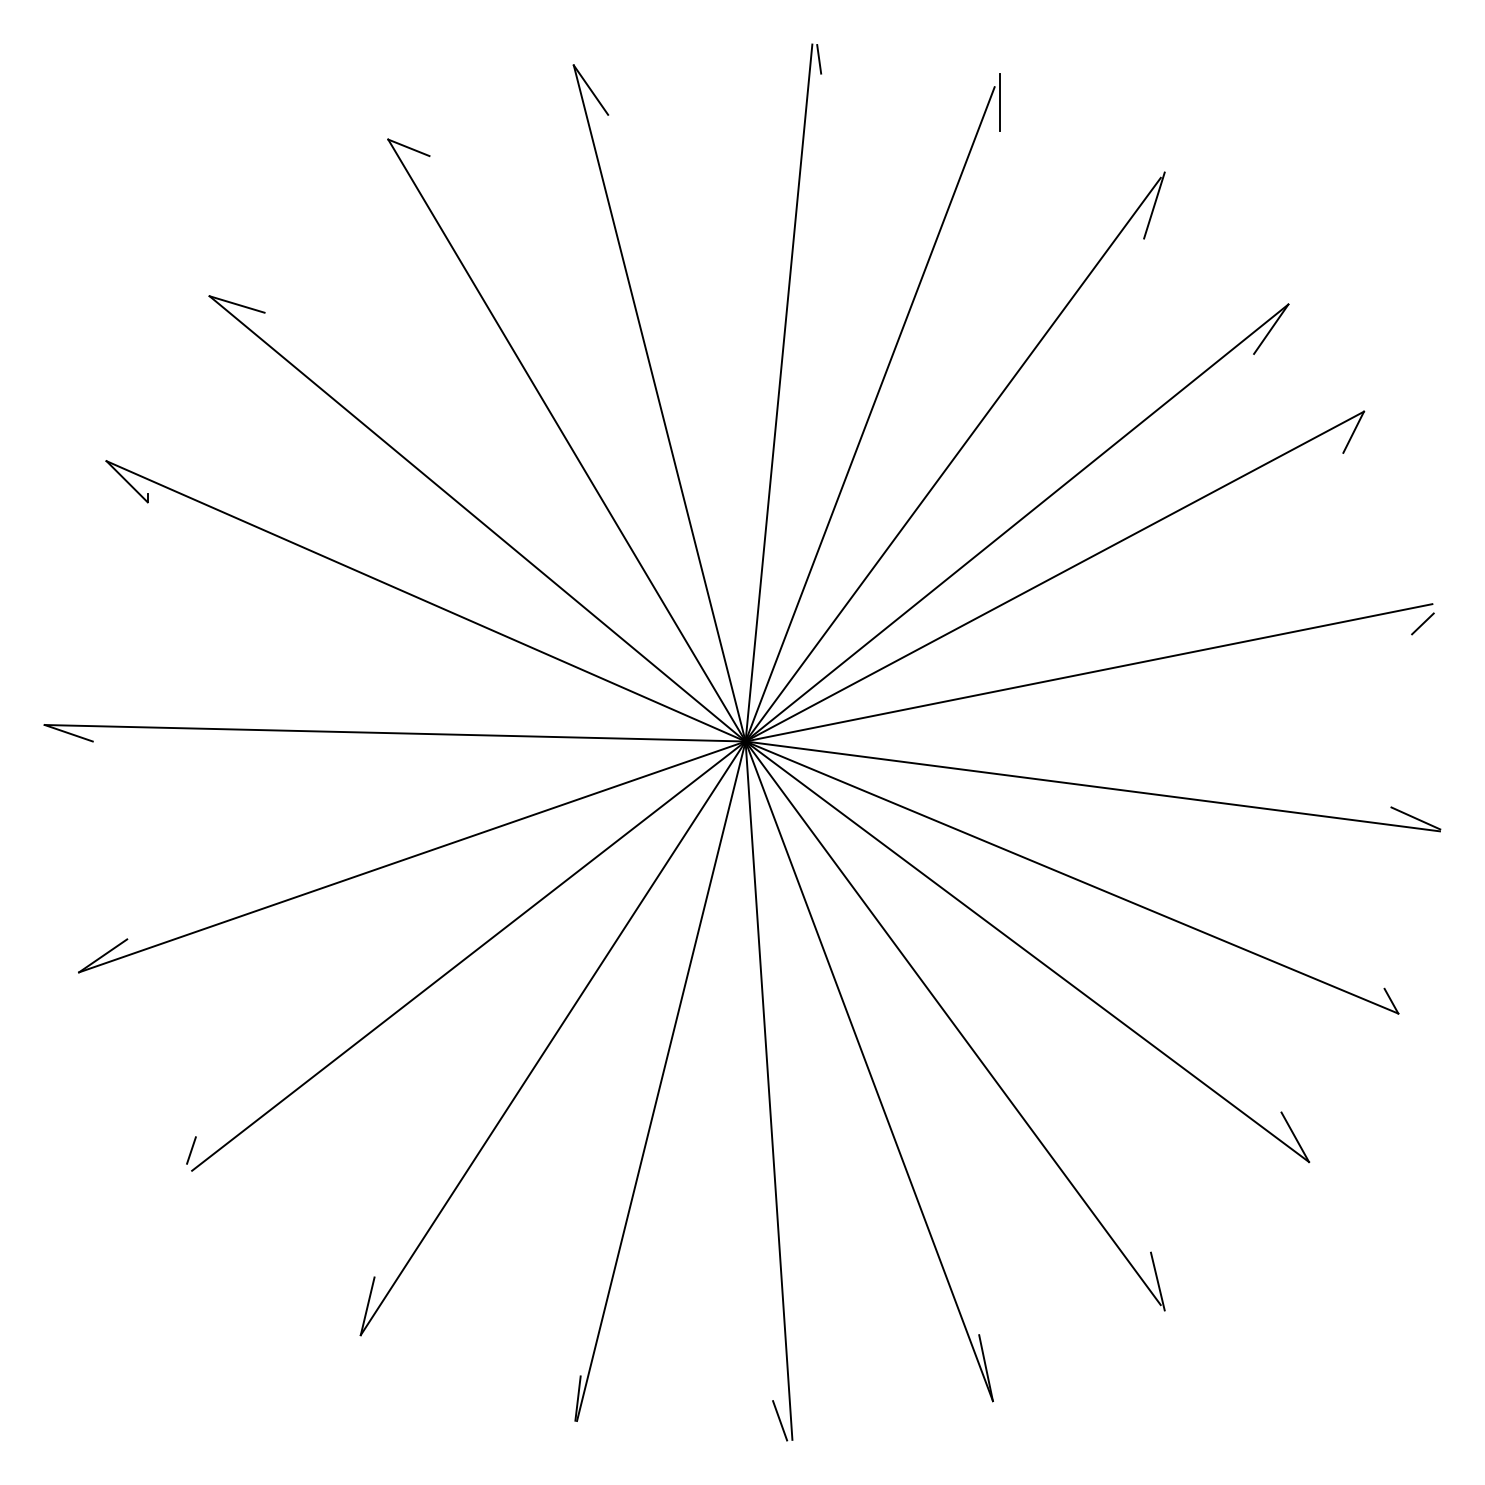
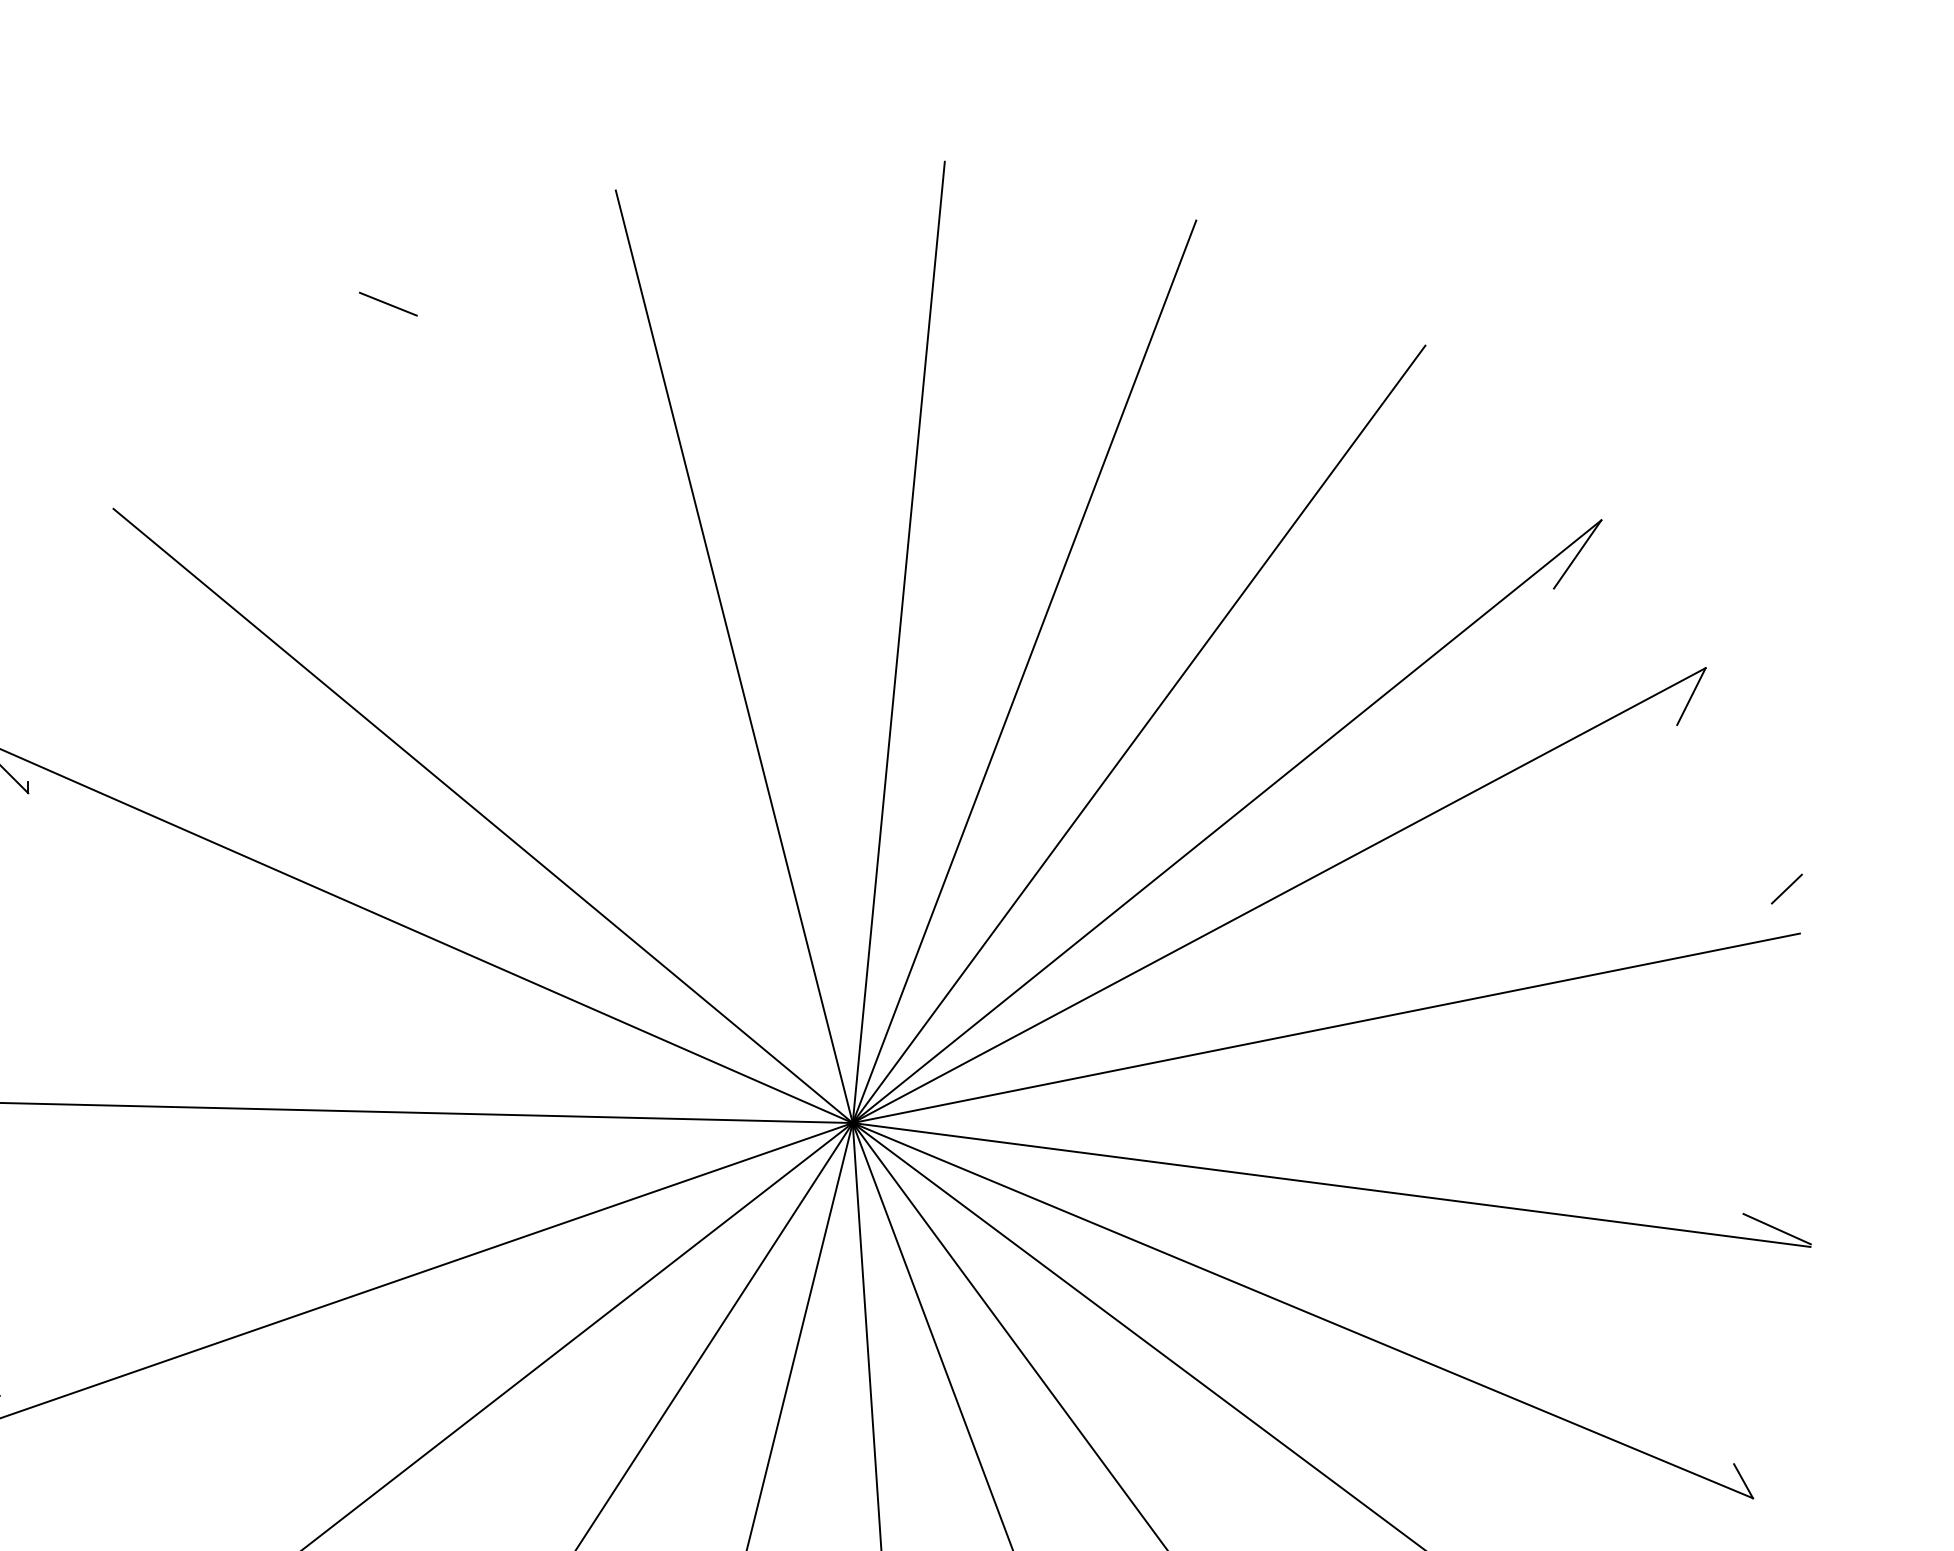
line: (819, 59) -> (954, 182), removed
line: (590, 89) -> (638, 223), removed
line: (999, 102) -> (1202, 241), removed
line: (1154, 205) -> (1416, 383), removed
line: (236, 304) -> (150, 520), removed
line: (566, 440) -> (605, 707), removed
line: (1422, 623) -> (1786, 888), moved

